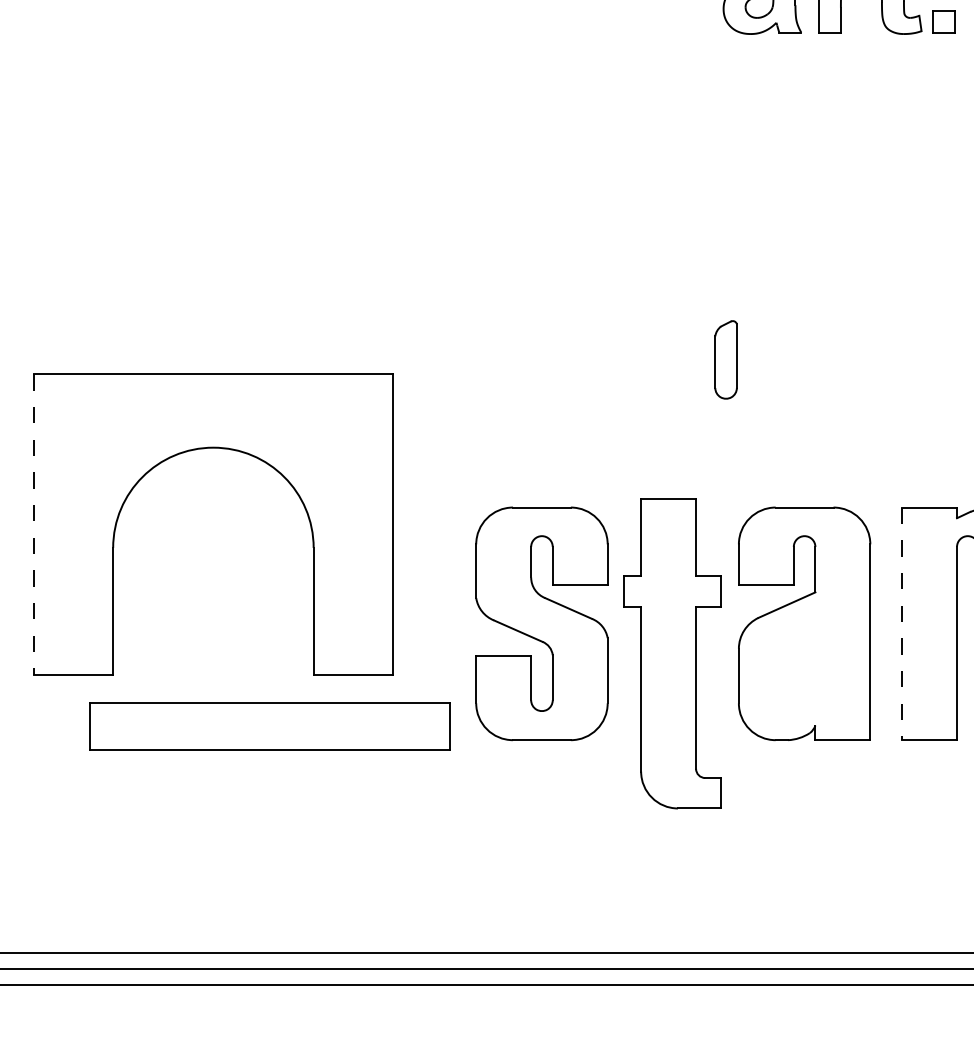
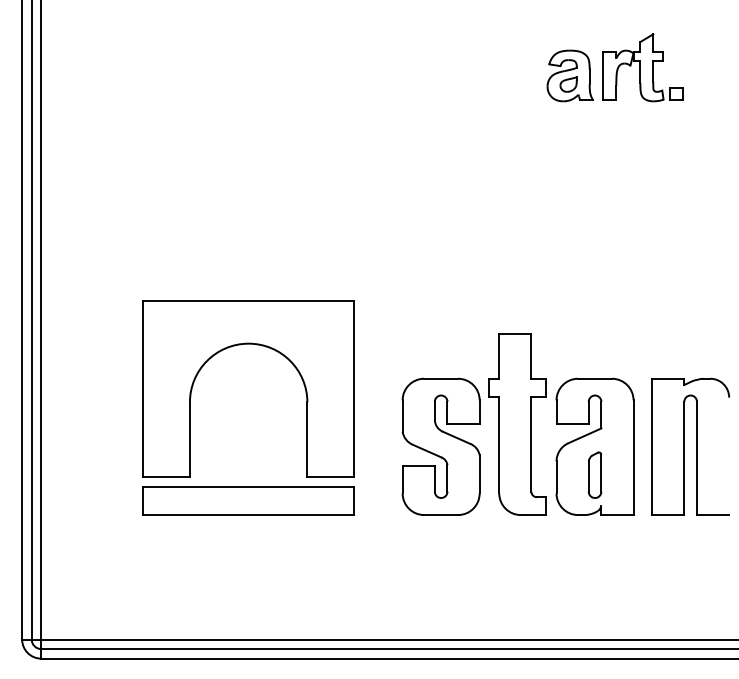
part: (725, 358) -> (594, 474), moved
line: (33, 525) -> (143, 389), dashed -> solid
line: (902, 624) -> (652, 447), dashed -> solid
part: (672, 653) -> (517, 424), moved
part: (269, 725) -> (248, 500), moved

